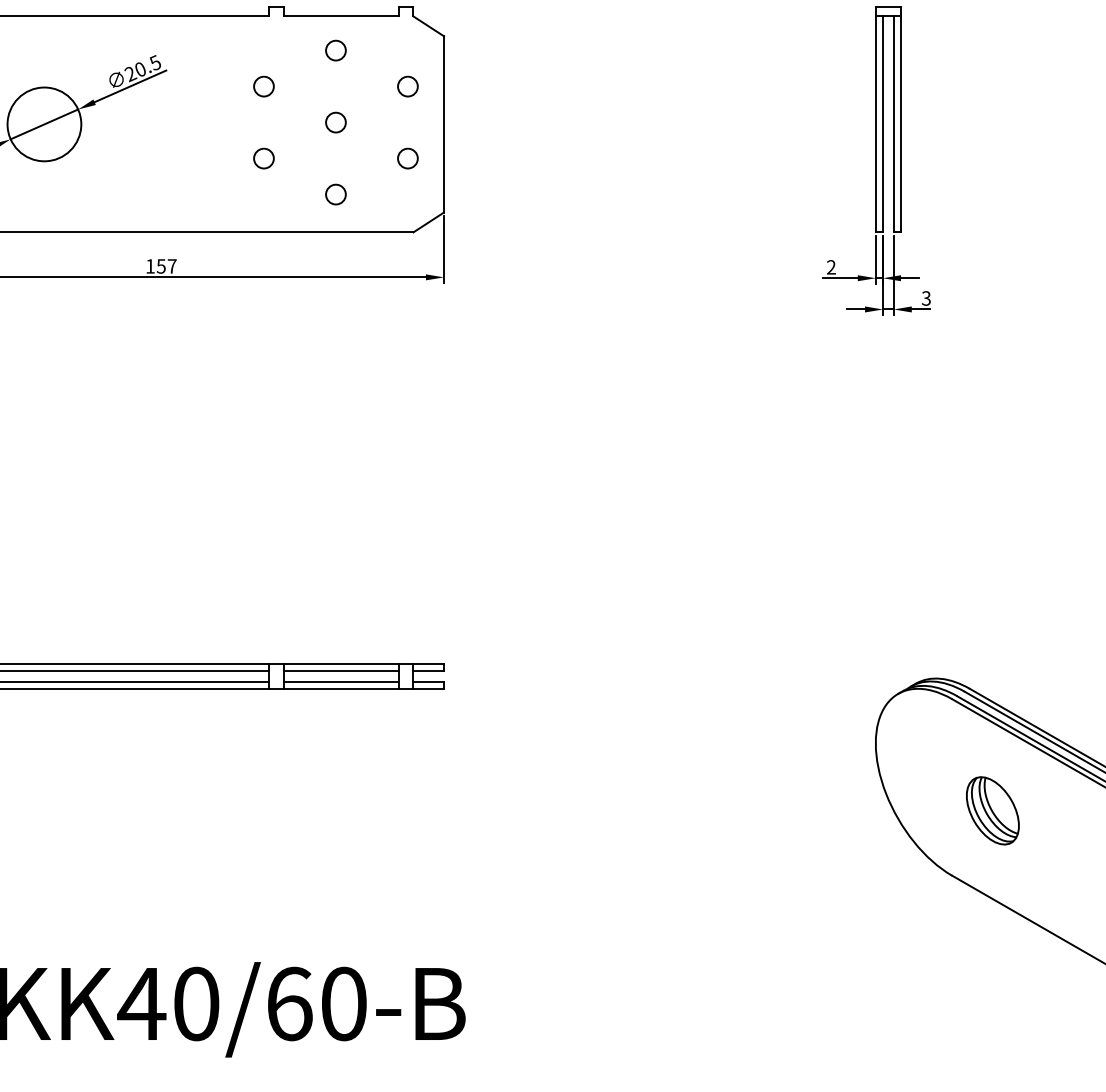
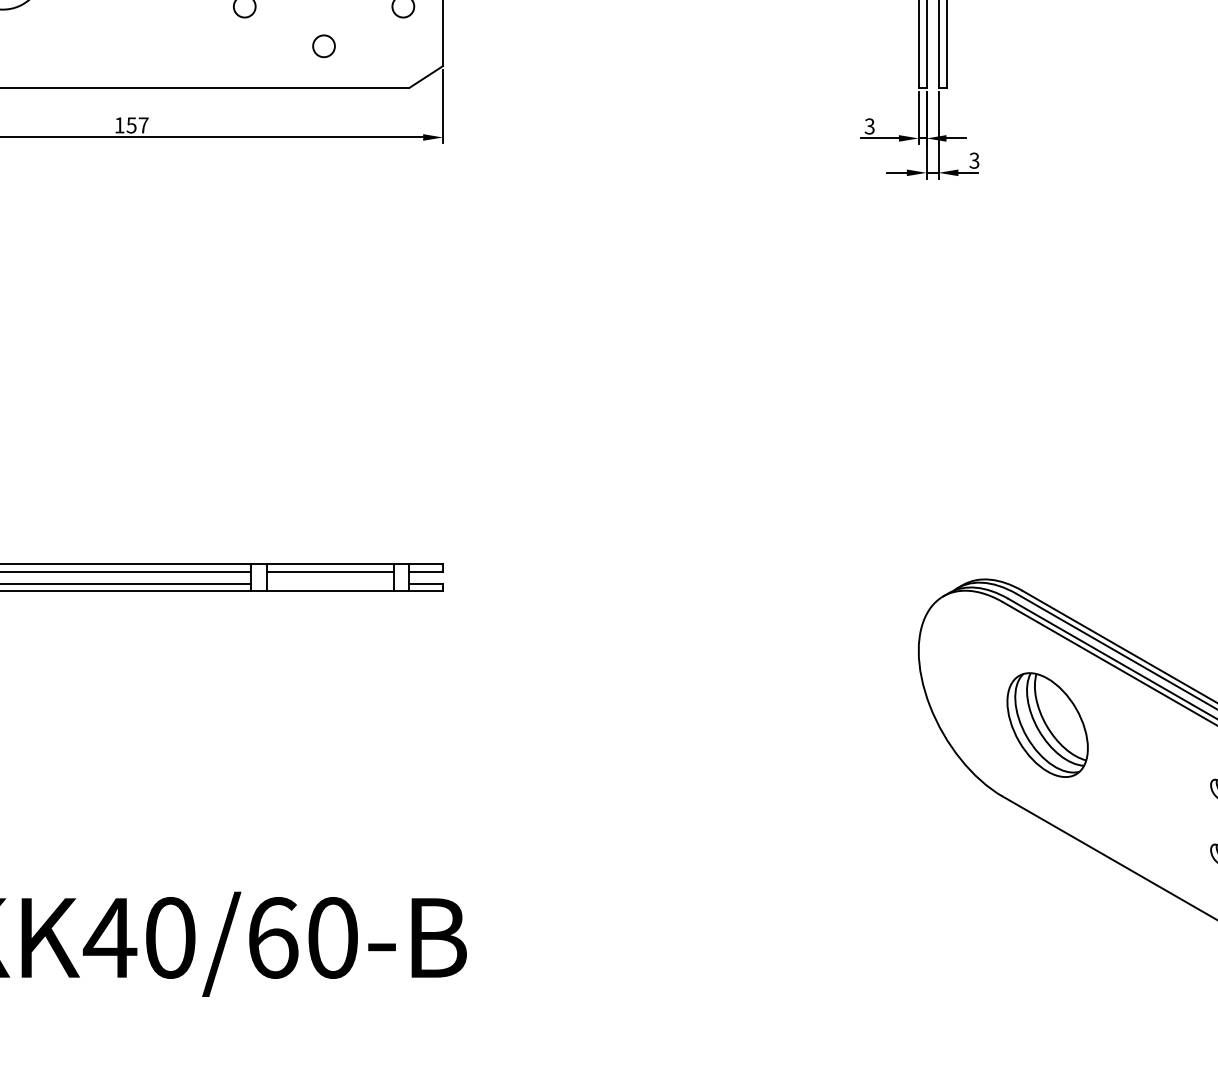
text: (830, 267) -> (868, 126), 2 -> 3
line: (341, 682) -> (330, 583), removed
part: (992, 810) -> (1047, 724), size x1.4

